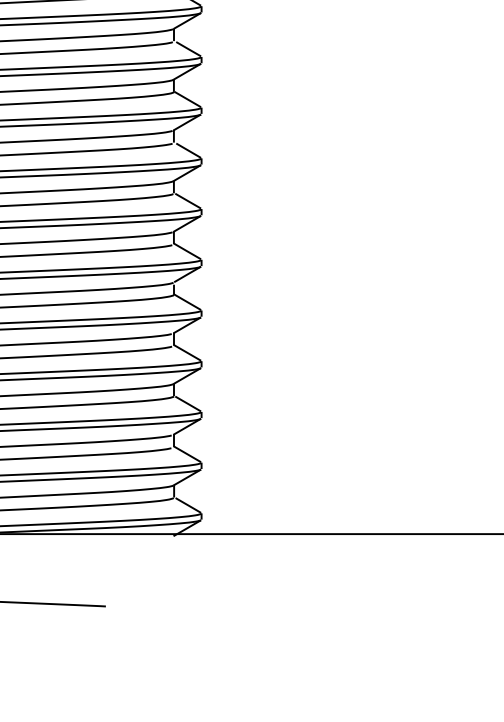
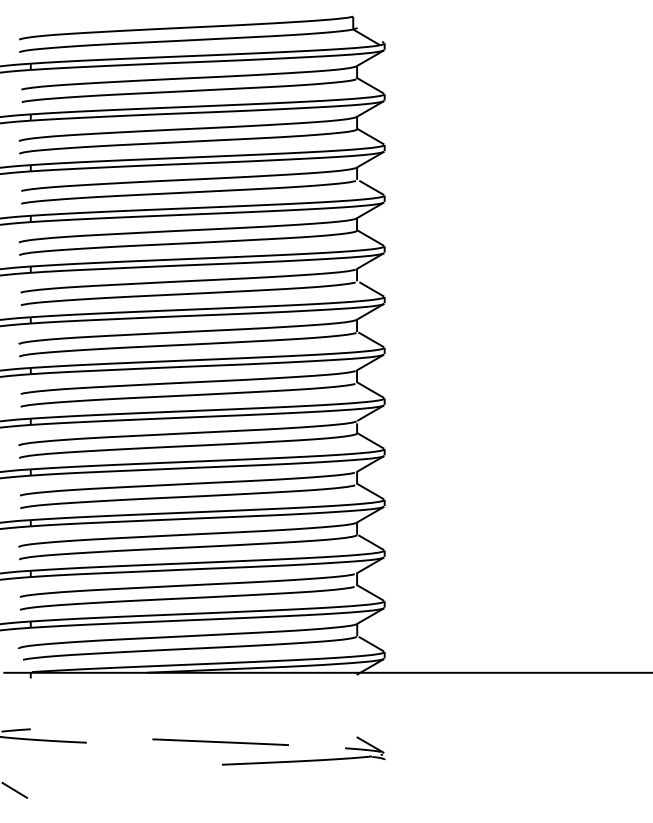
part: (120, 621) -> (303, 760), added

